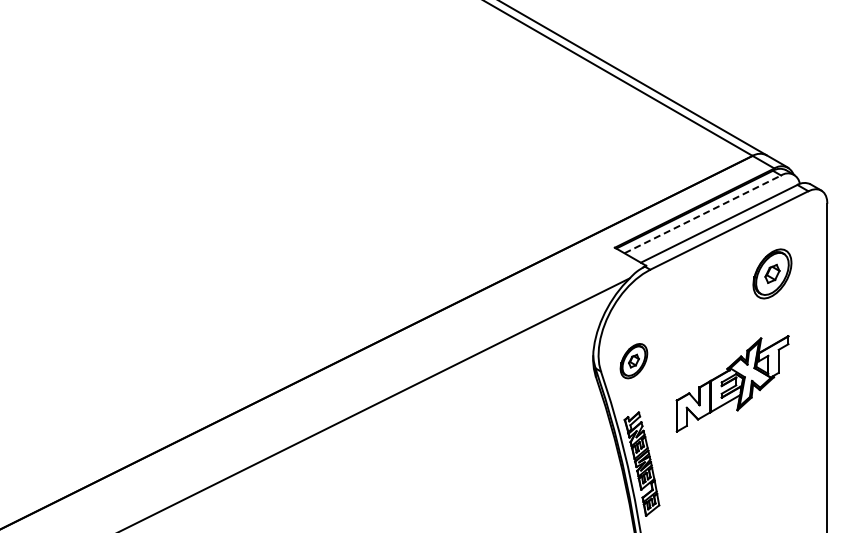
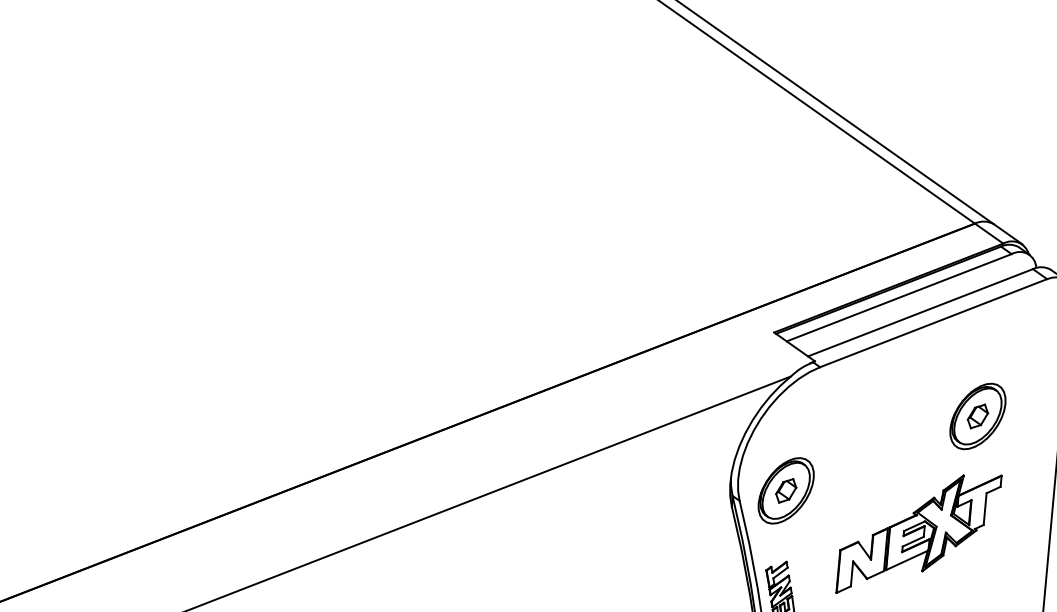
line: (703, 214) -> (900, 297), dashed -> solid
part: (772, 273) -> (978, 415), moved
part: (633, 360) -> (785, 489), size x1.43

